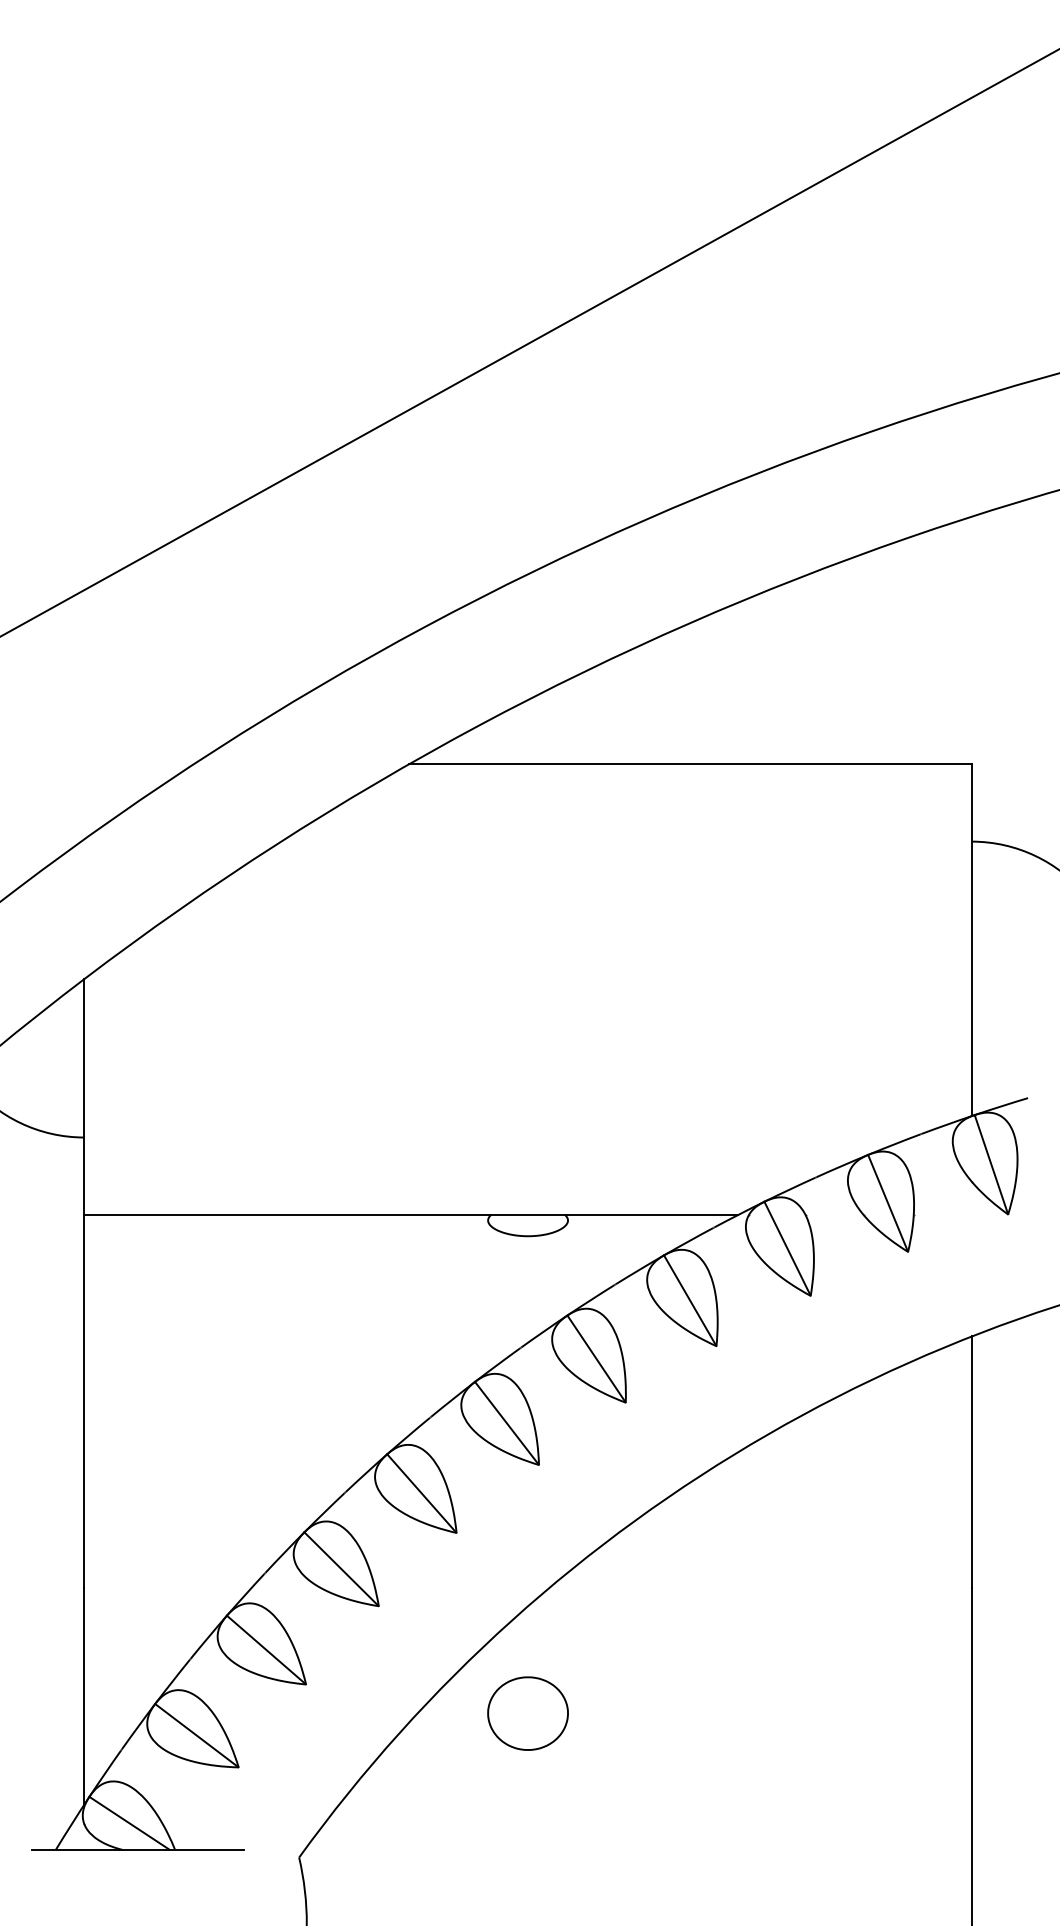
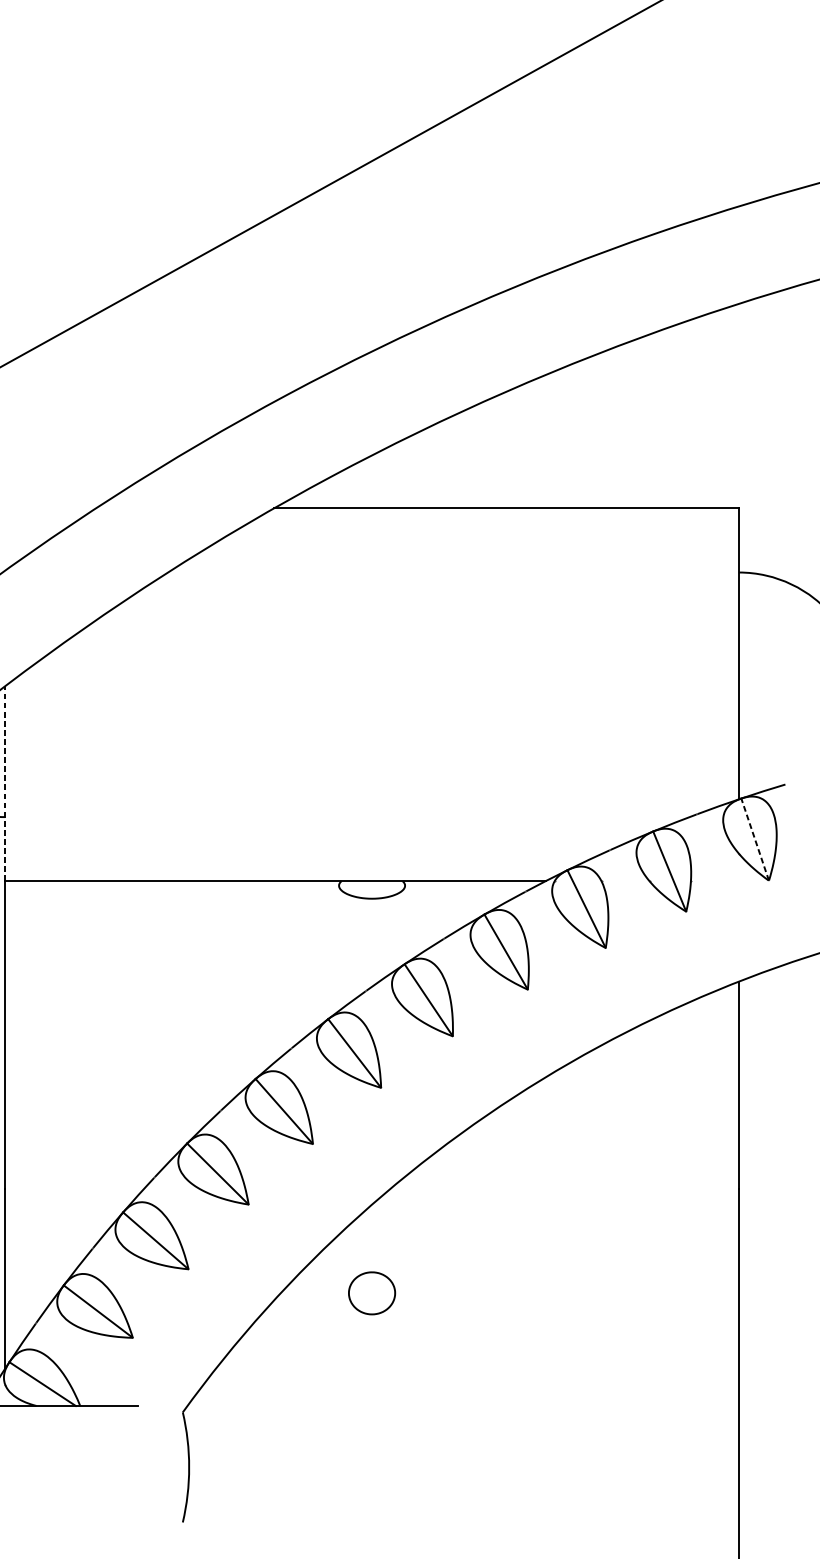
line: (84, 1097) -> (5, 784), solid -> dashed
line: (991, 1164) -> (755, 839), solid -> dashed
part: (527, 1713) -> (371, 1293), size x0.7

